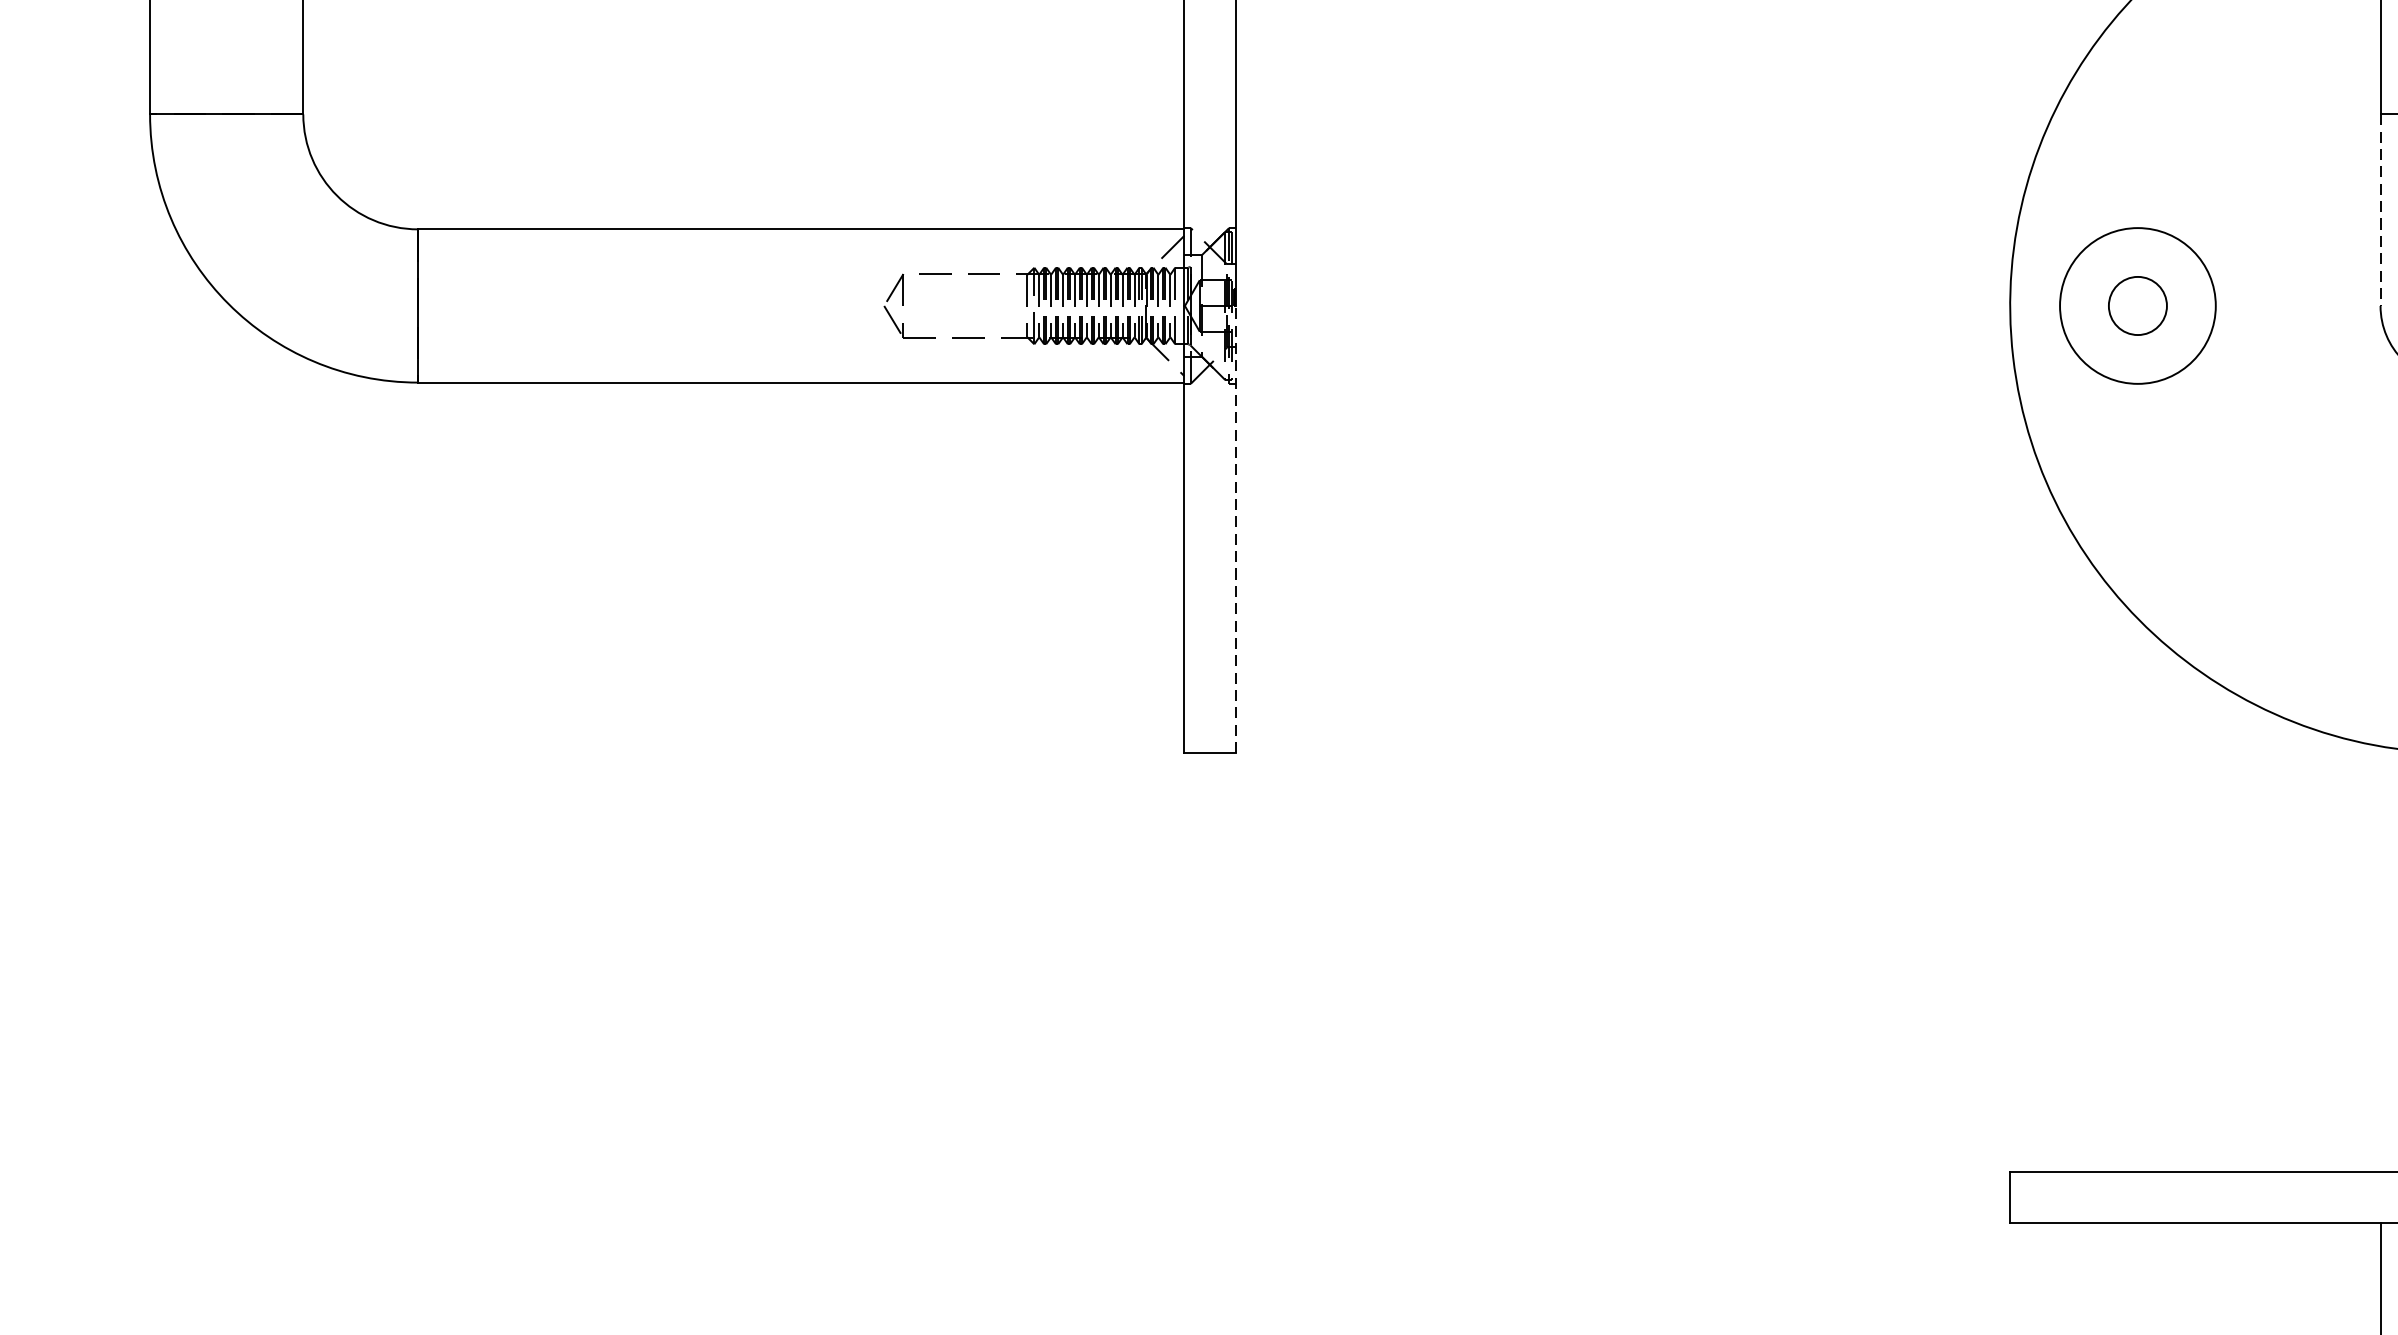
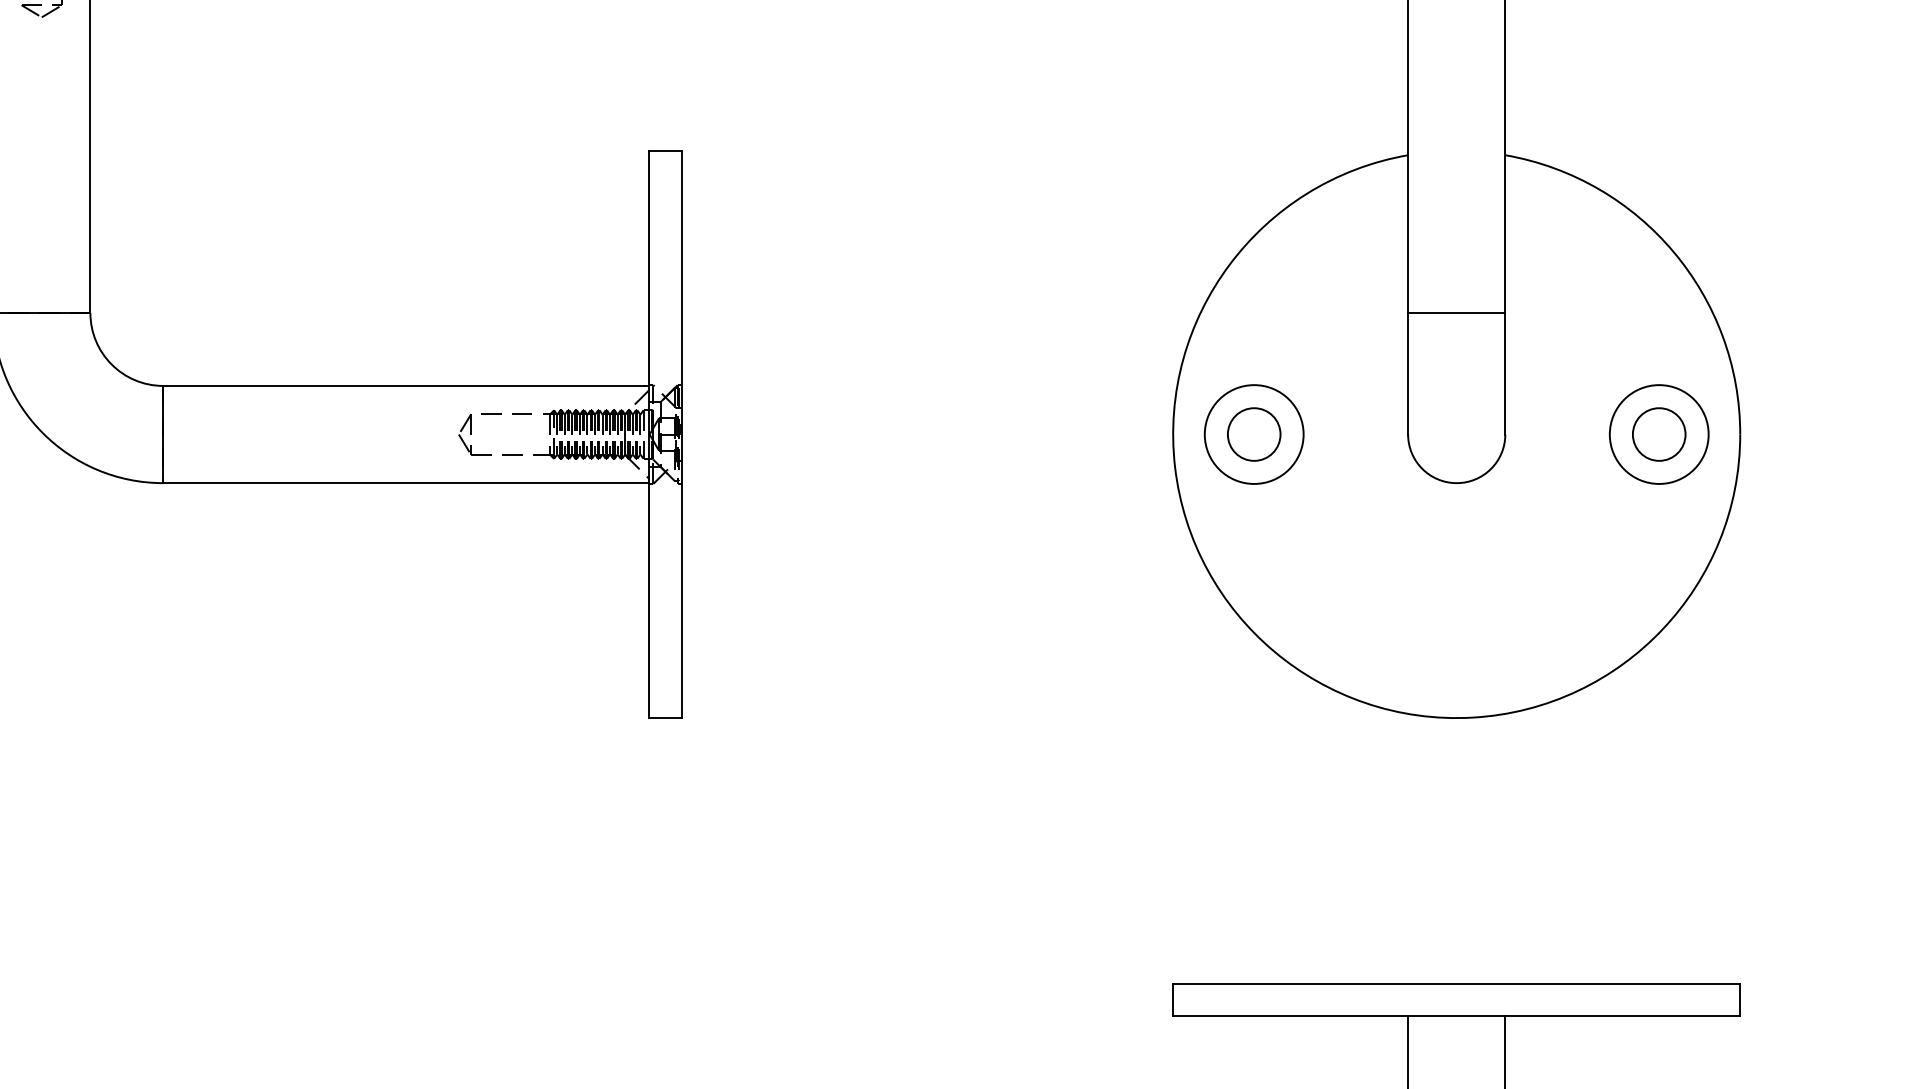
line: (2381, 209) -> (1408, 373), dashed -> solid
circle: (2136, 305) -> (1253, 434), size x1.43
line: (1235, 529) -> (681, 576), dashed -> solid

